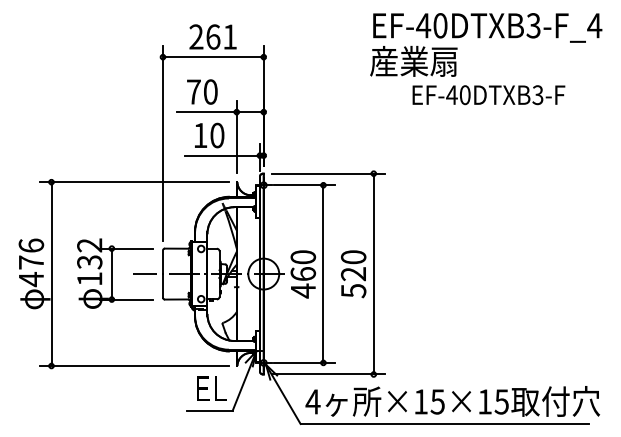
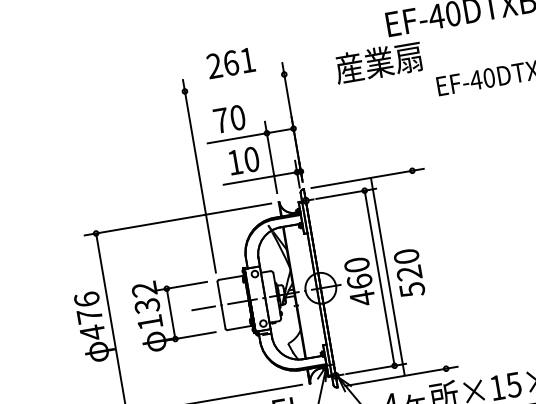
line: (213, 57) -> (234, 83), removed
text: (413, 61) -> (378, 62), moved
line: (373, 273) -> (387, 276), moved

